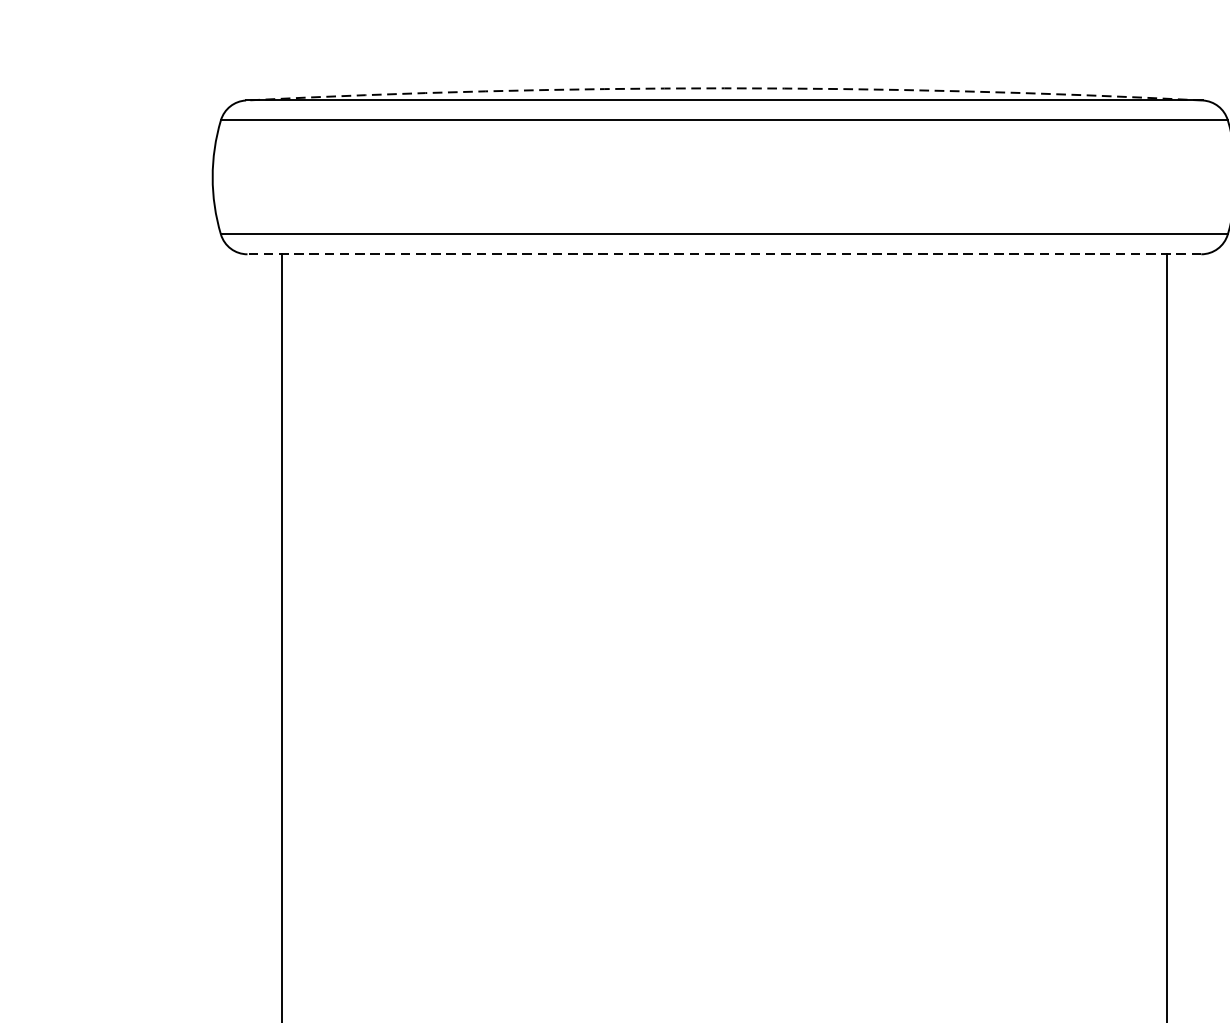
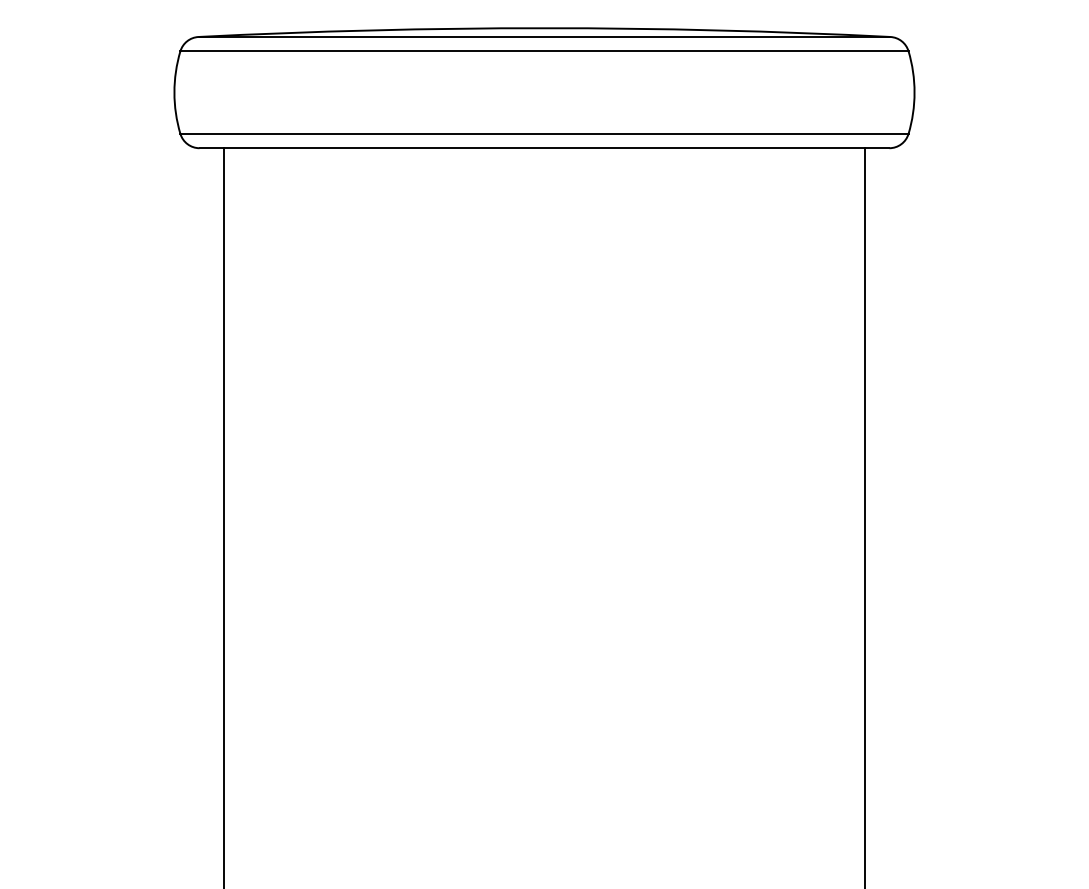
arc: (724, 88) -> (544, 28), dashed -> solid
line: (724, 254) -> (544, 148), dashed -> solid

